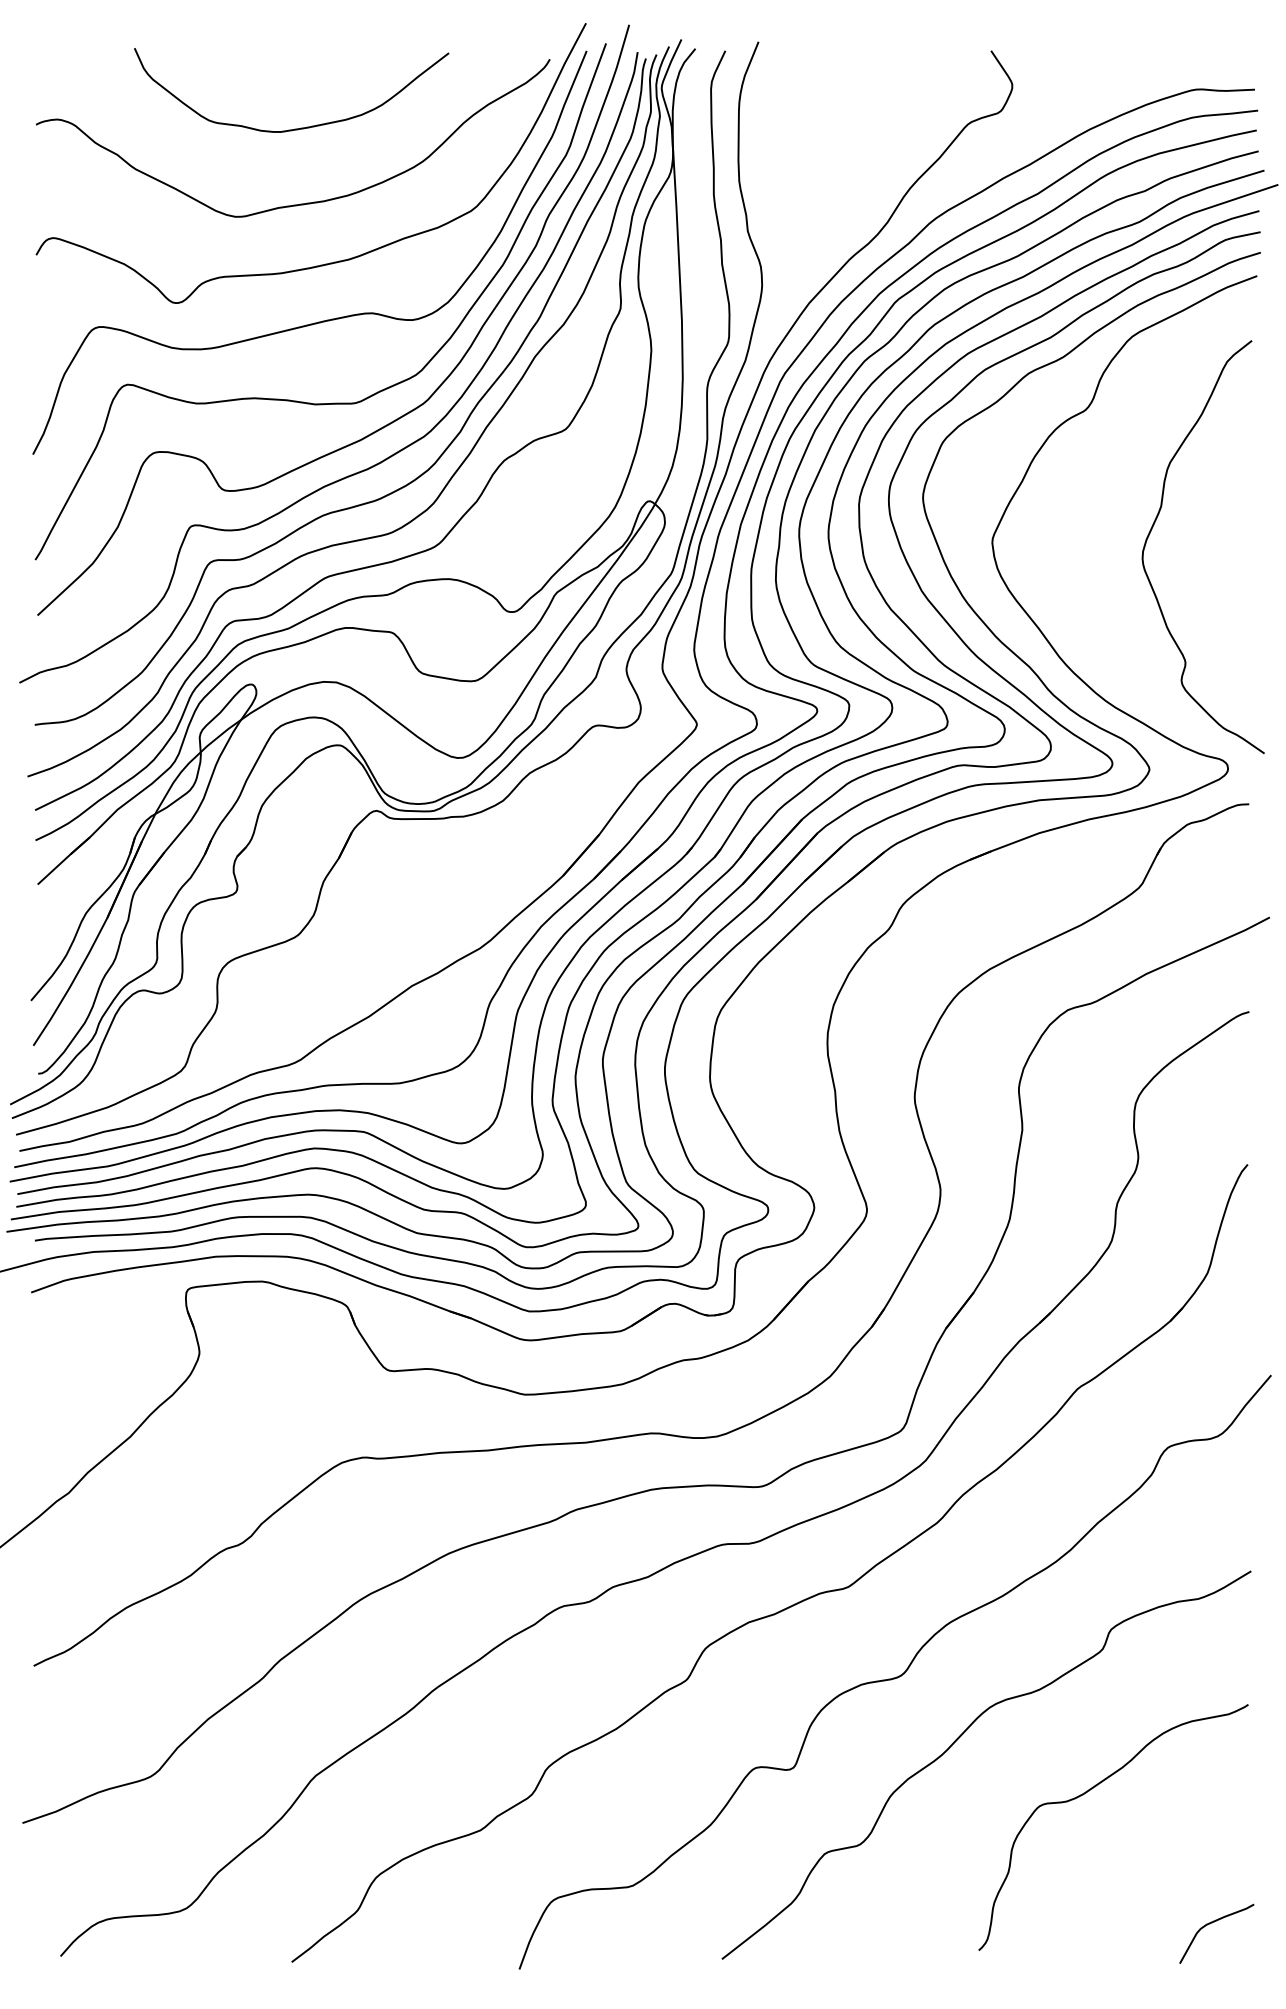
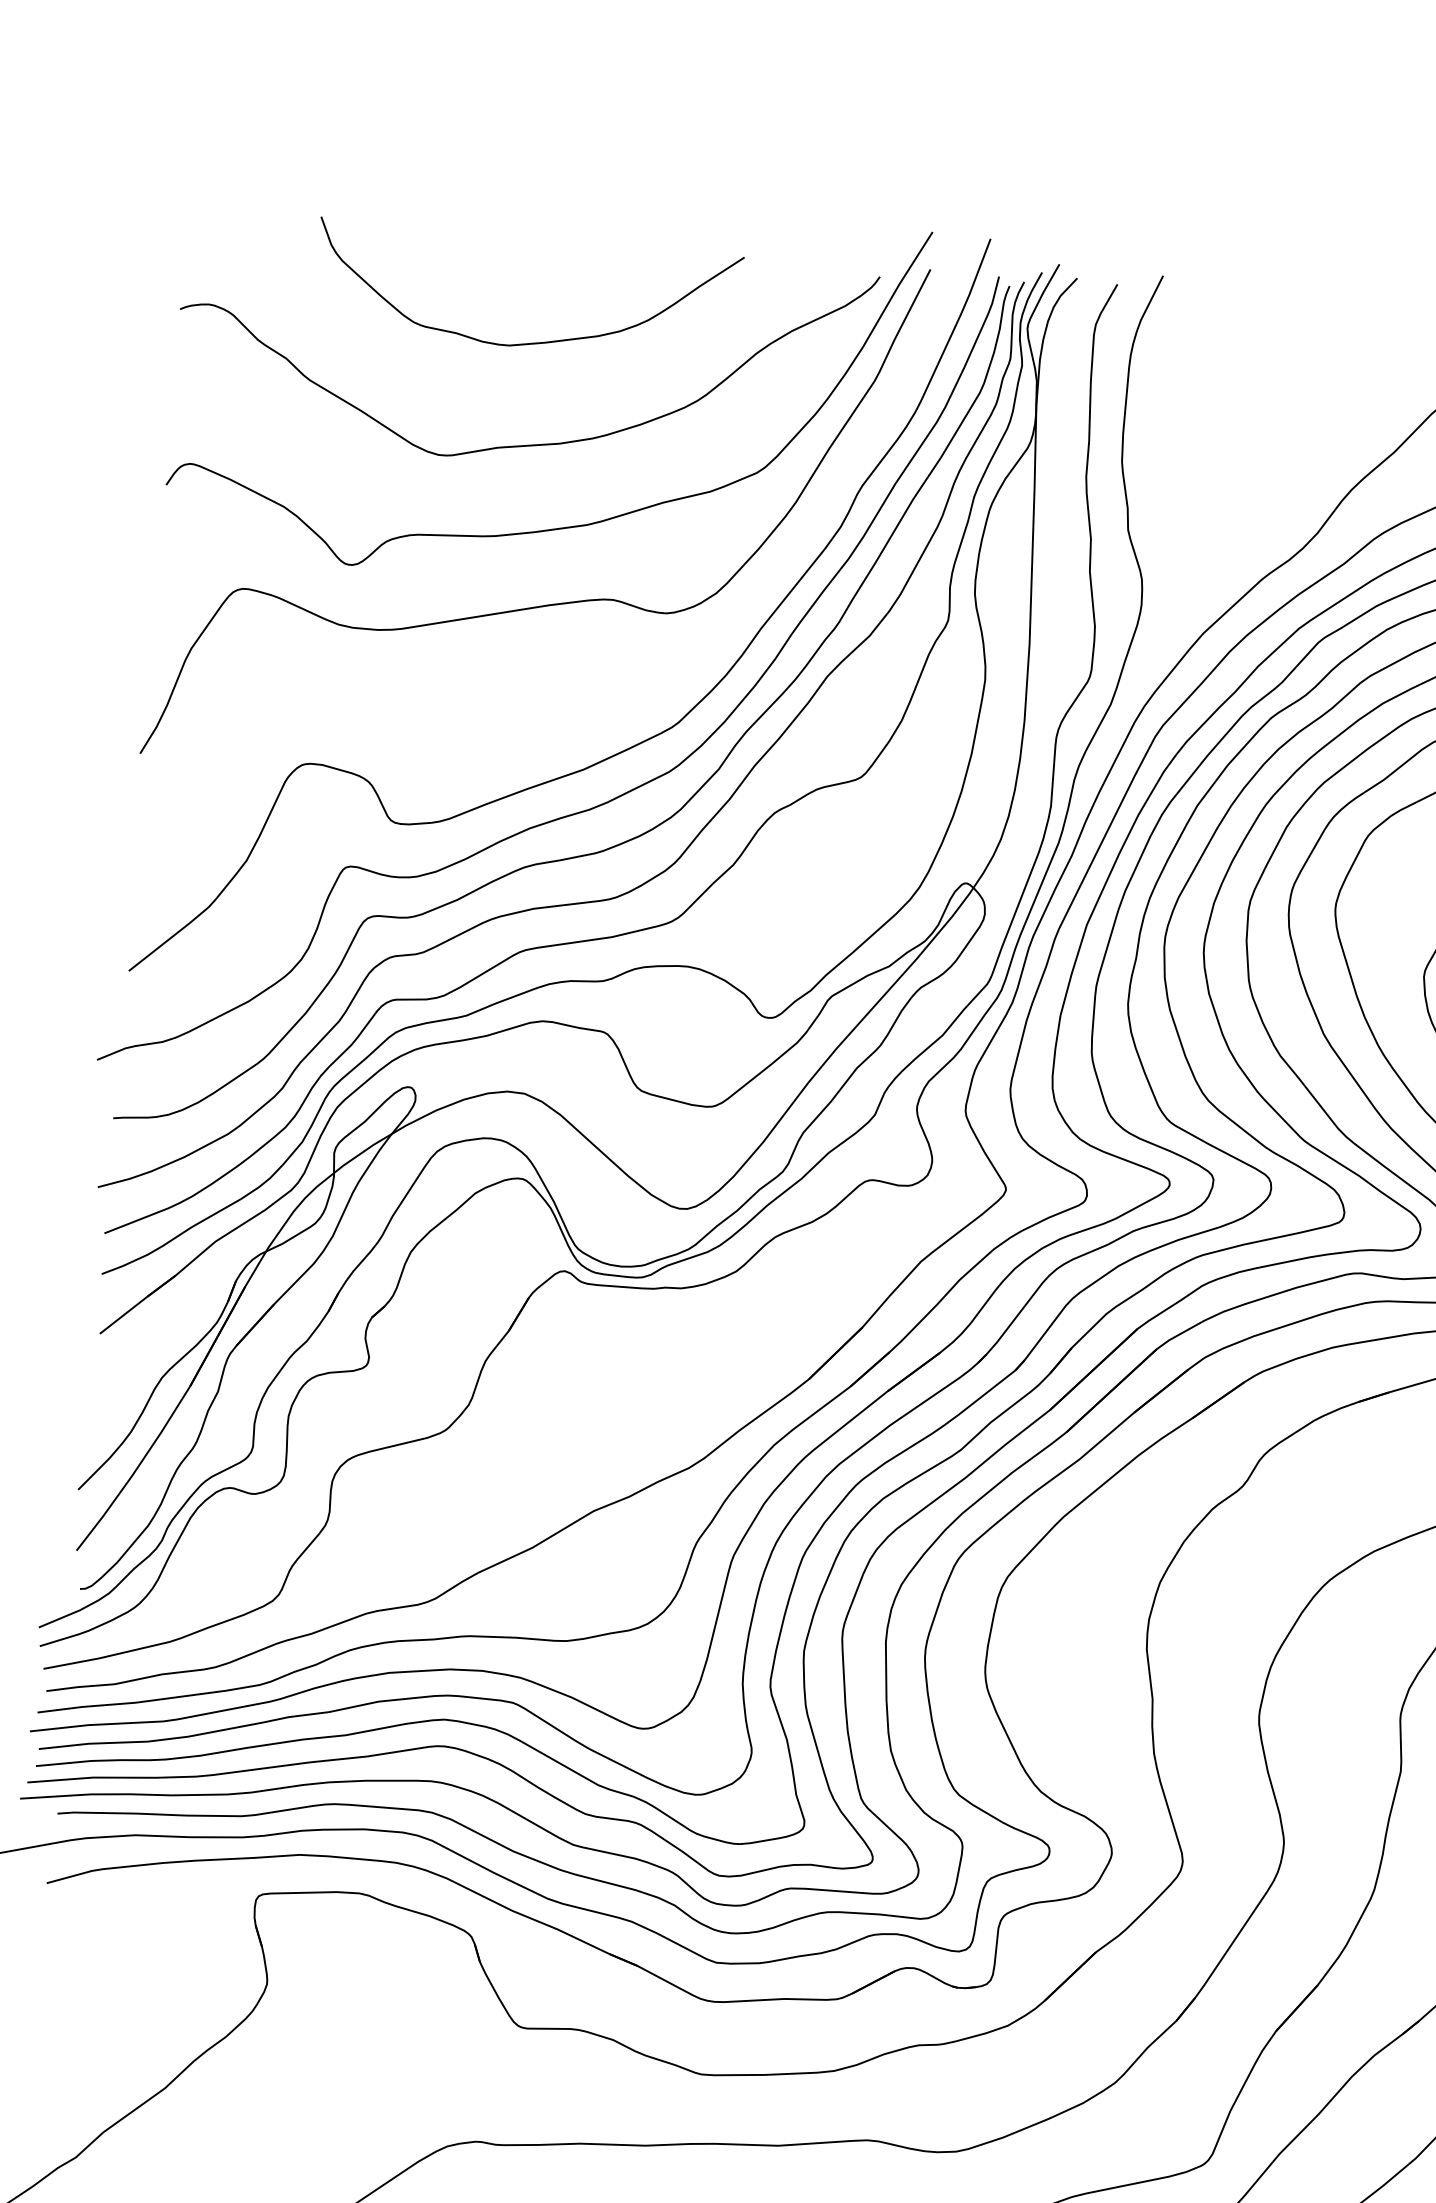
curve: (303, 401) -> (510, 711), removed

